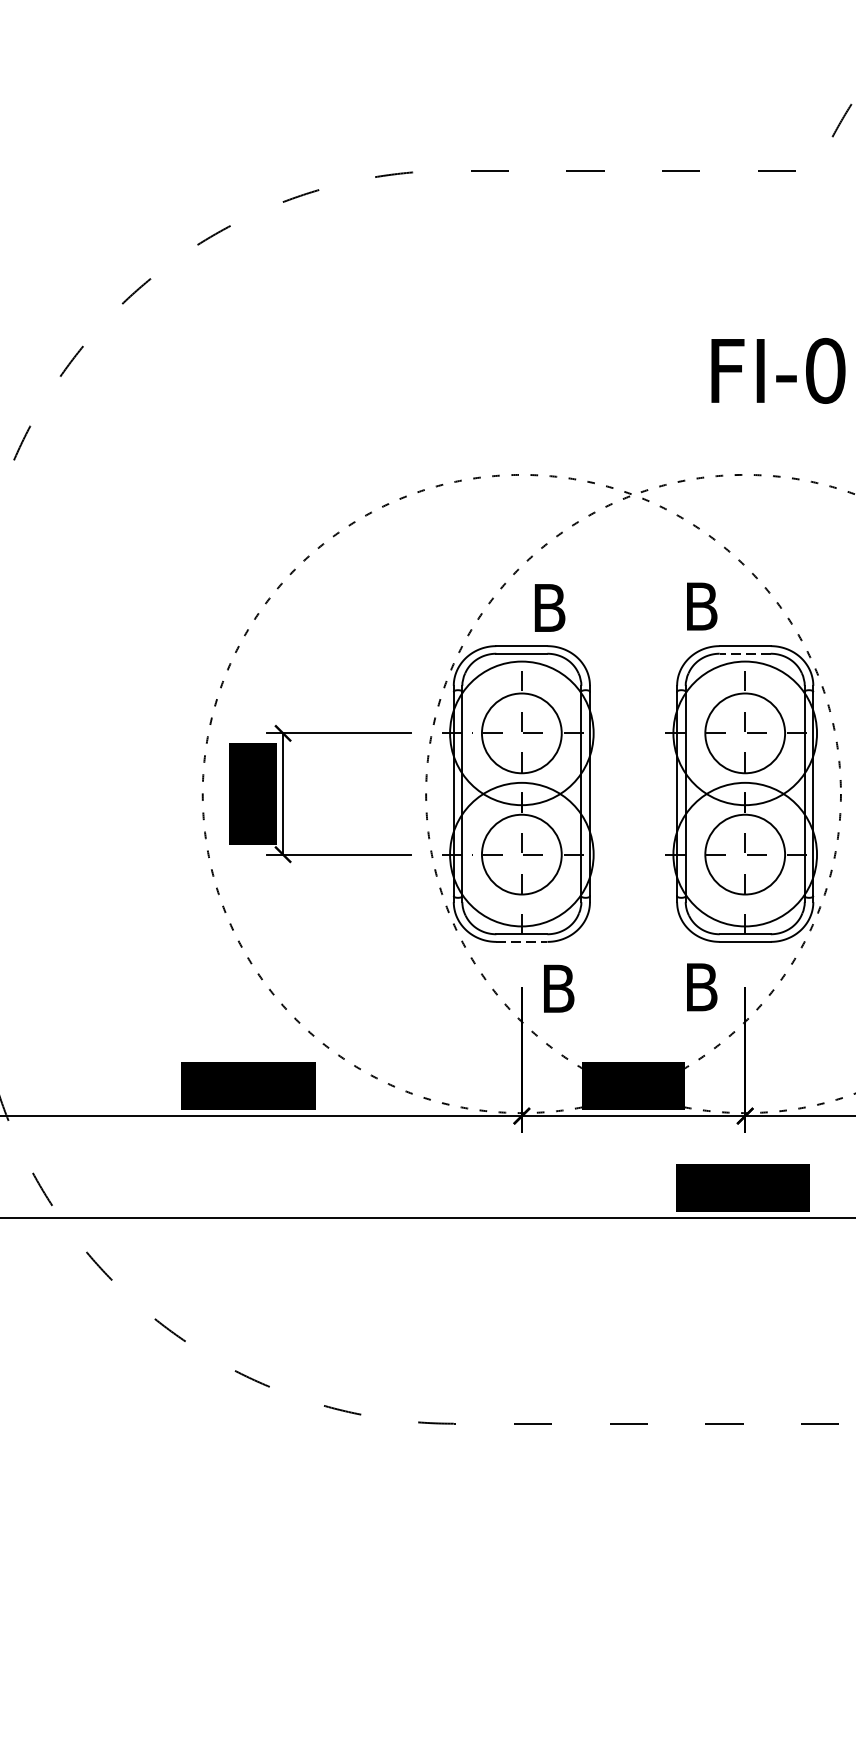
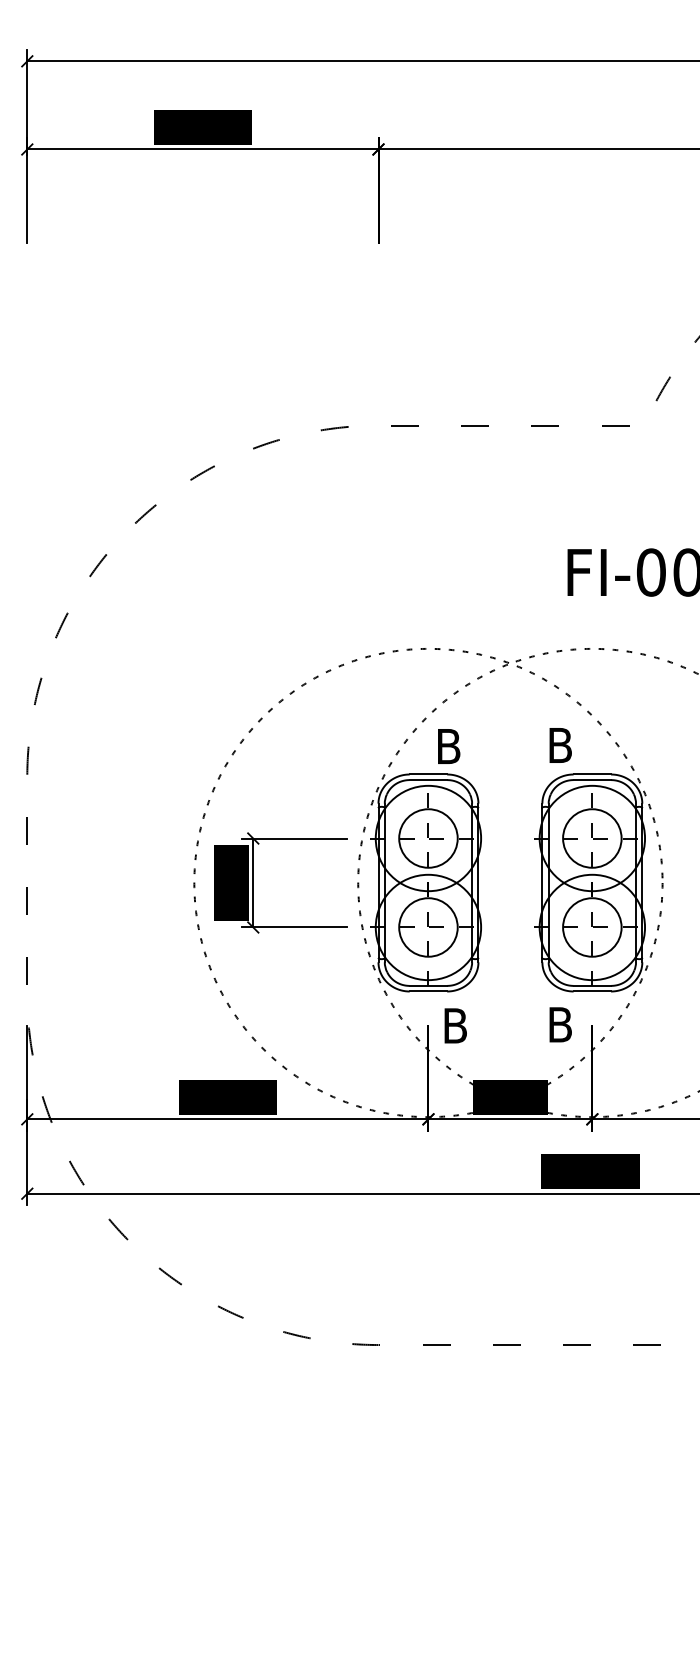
line: (745, 654) -> (592, 780), dashed -> solid
line: (521, 941) -> (428, 991), dashed -> solid

